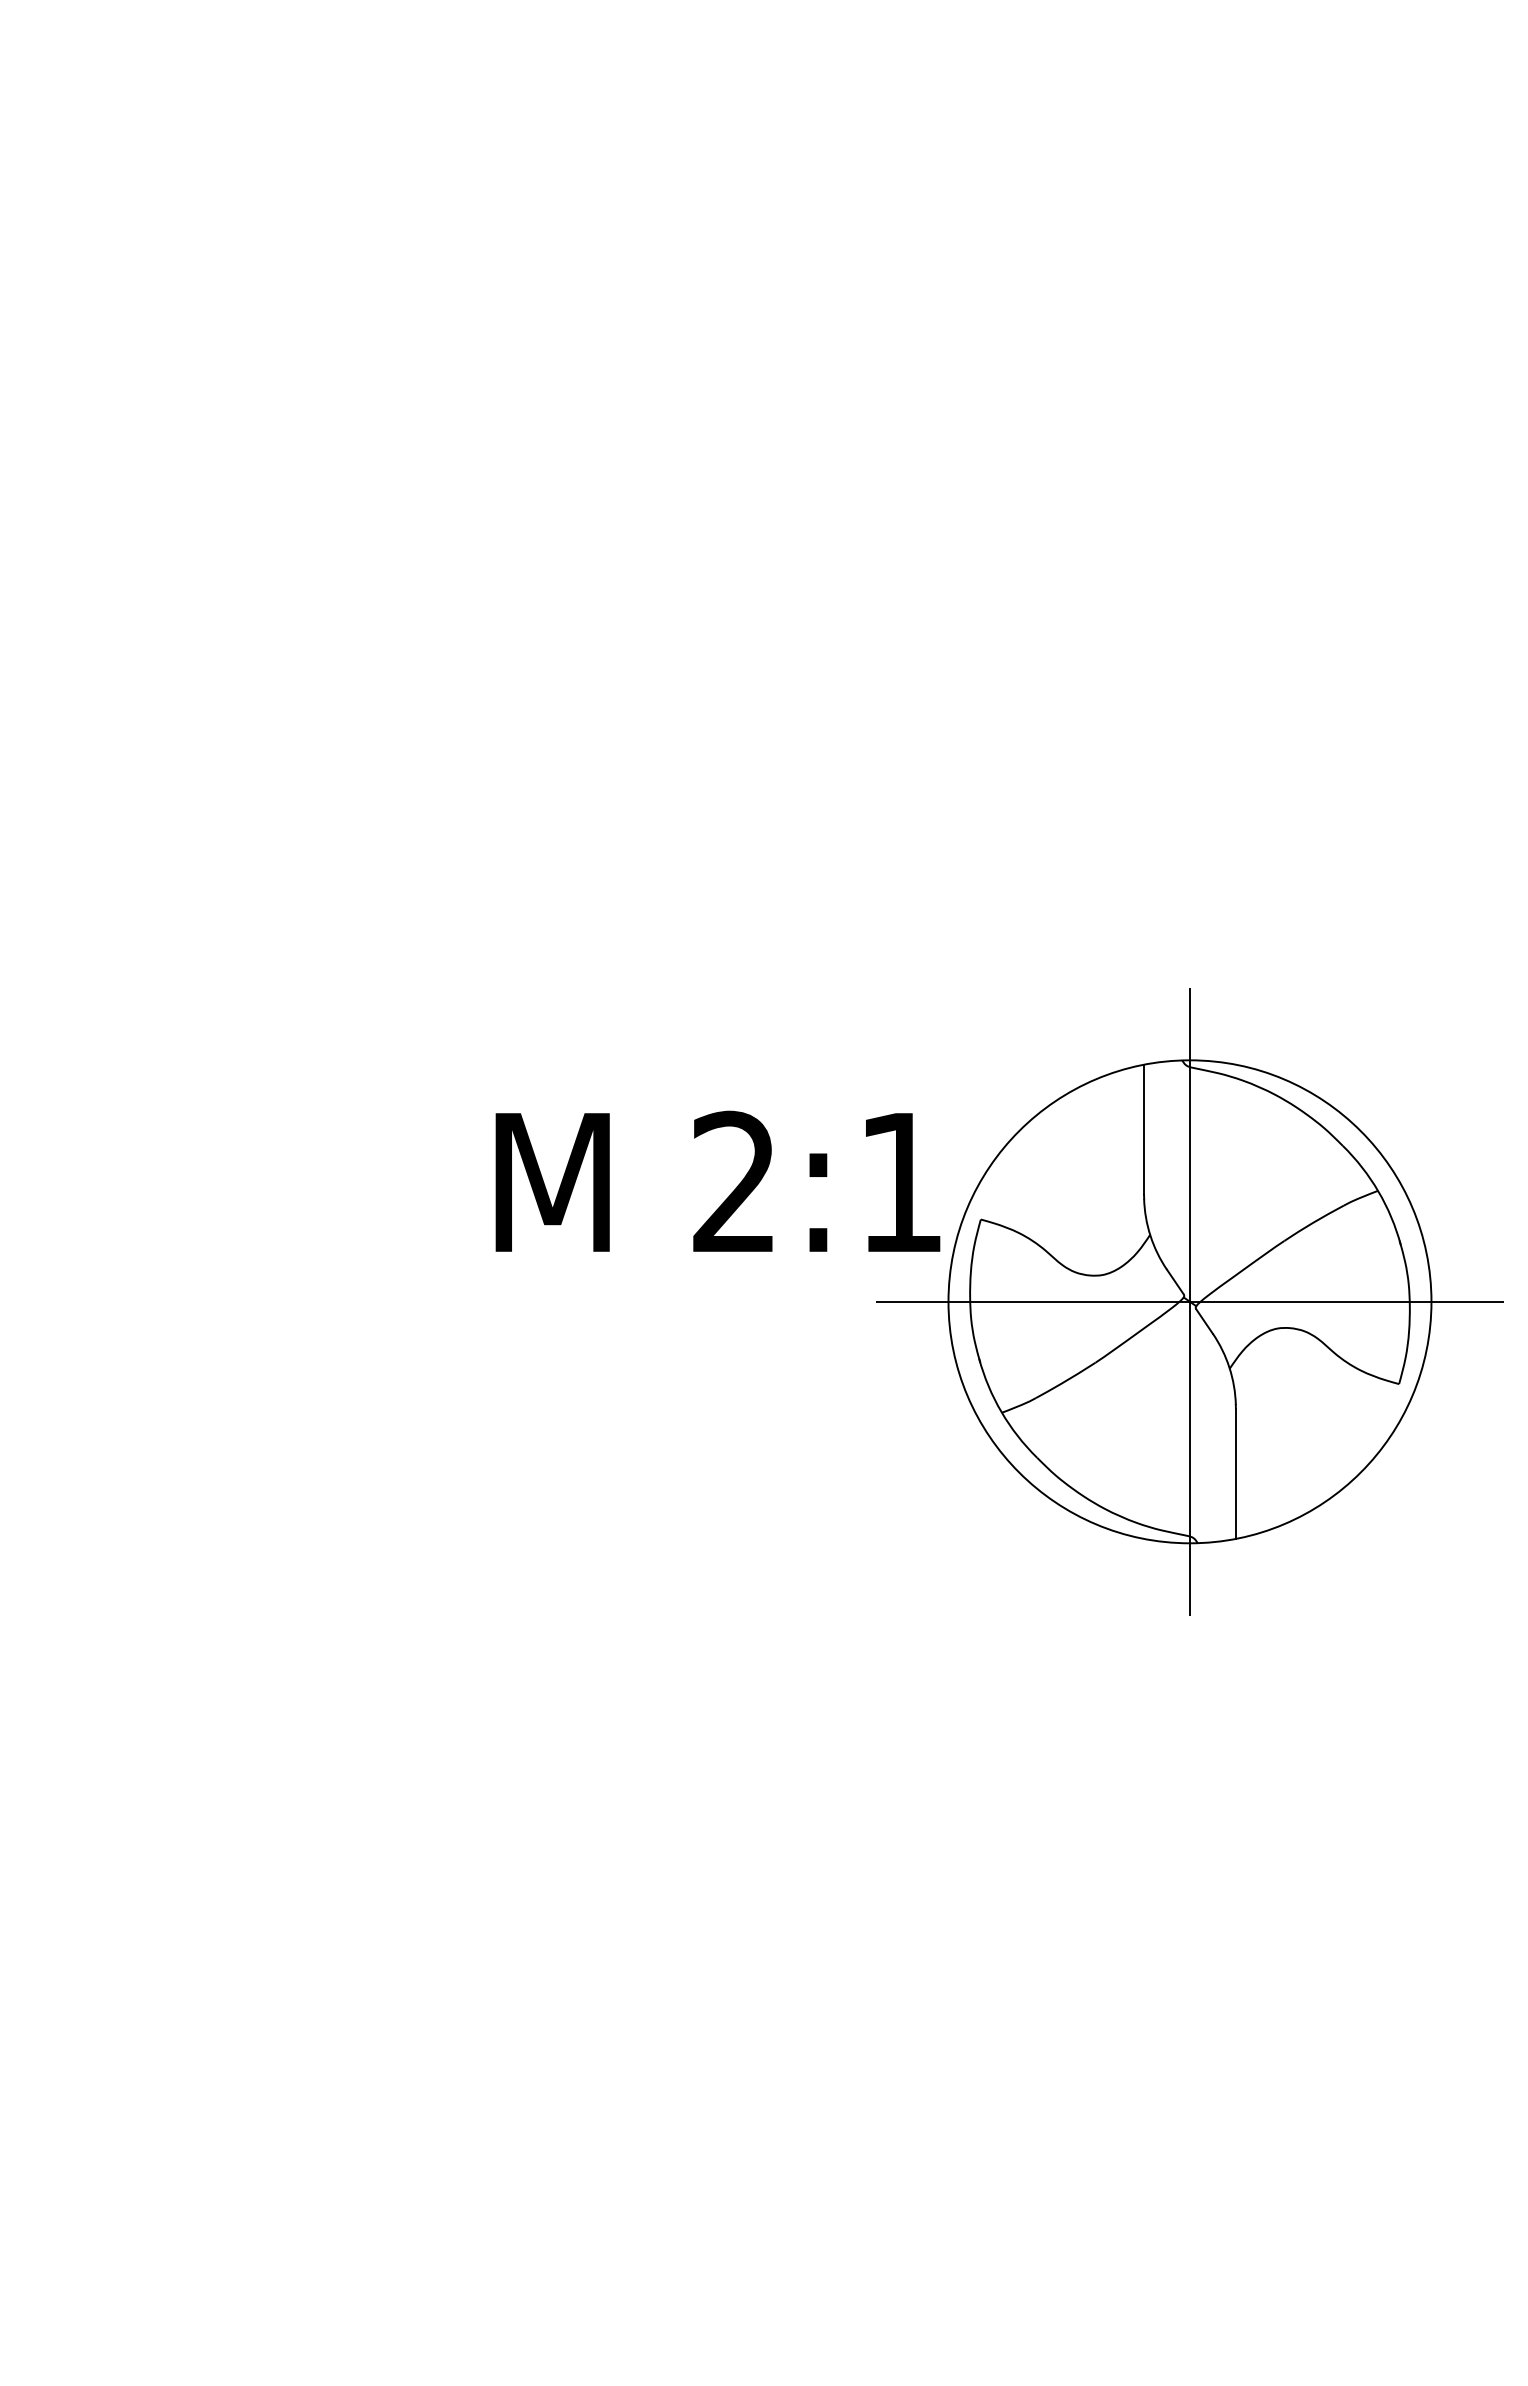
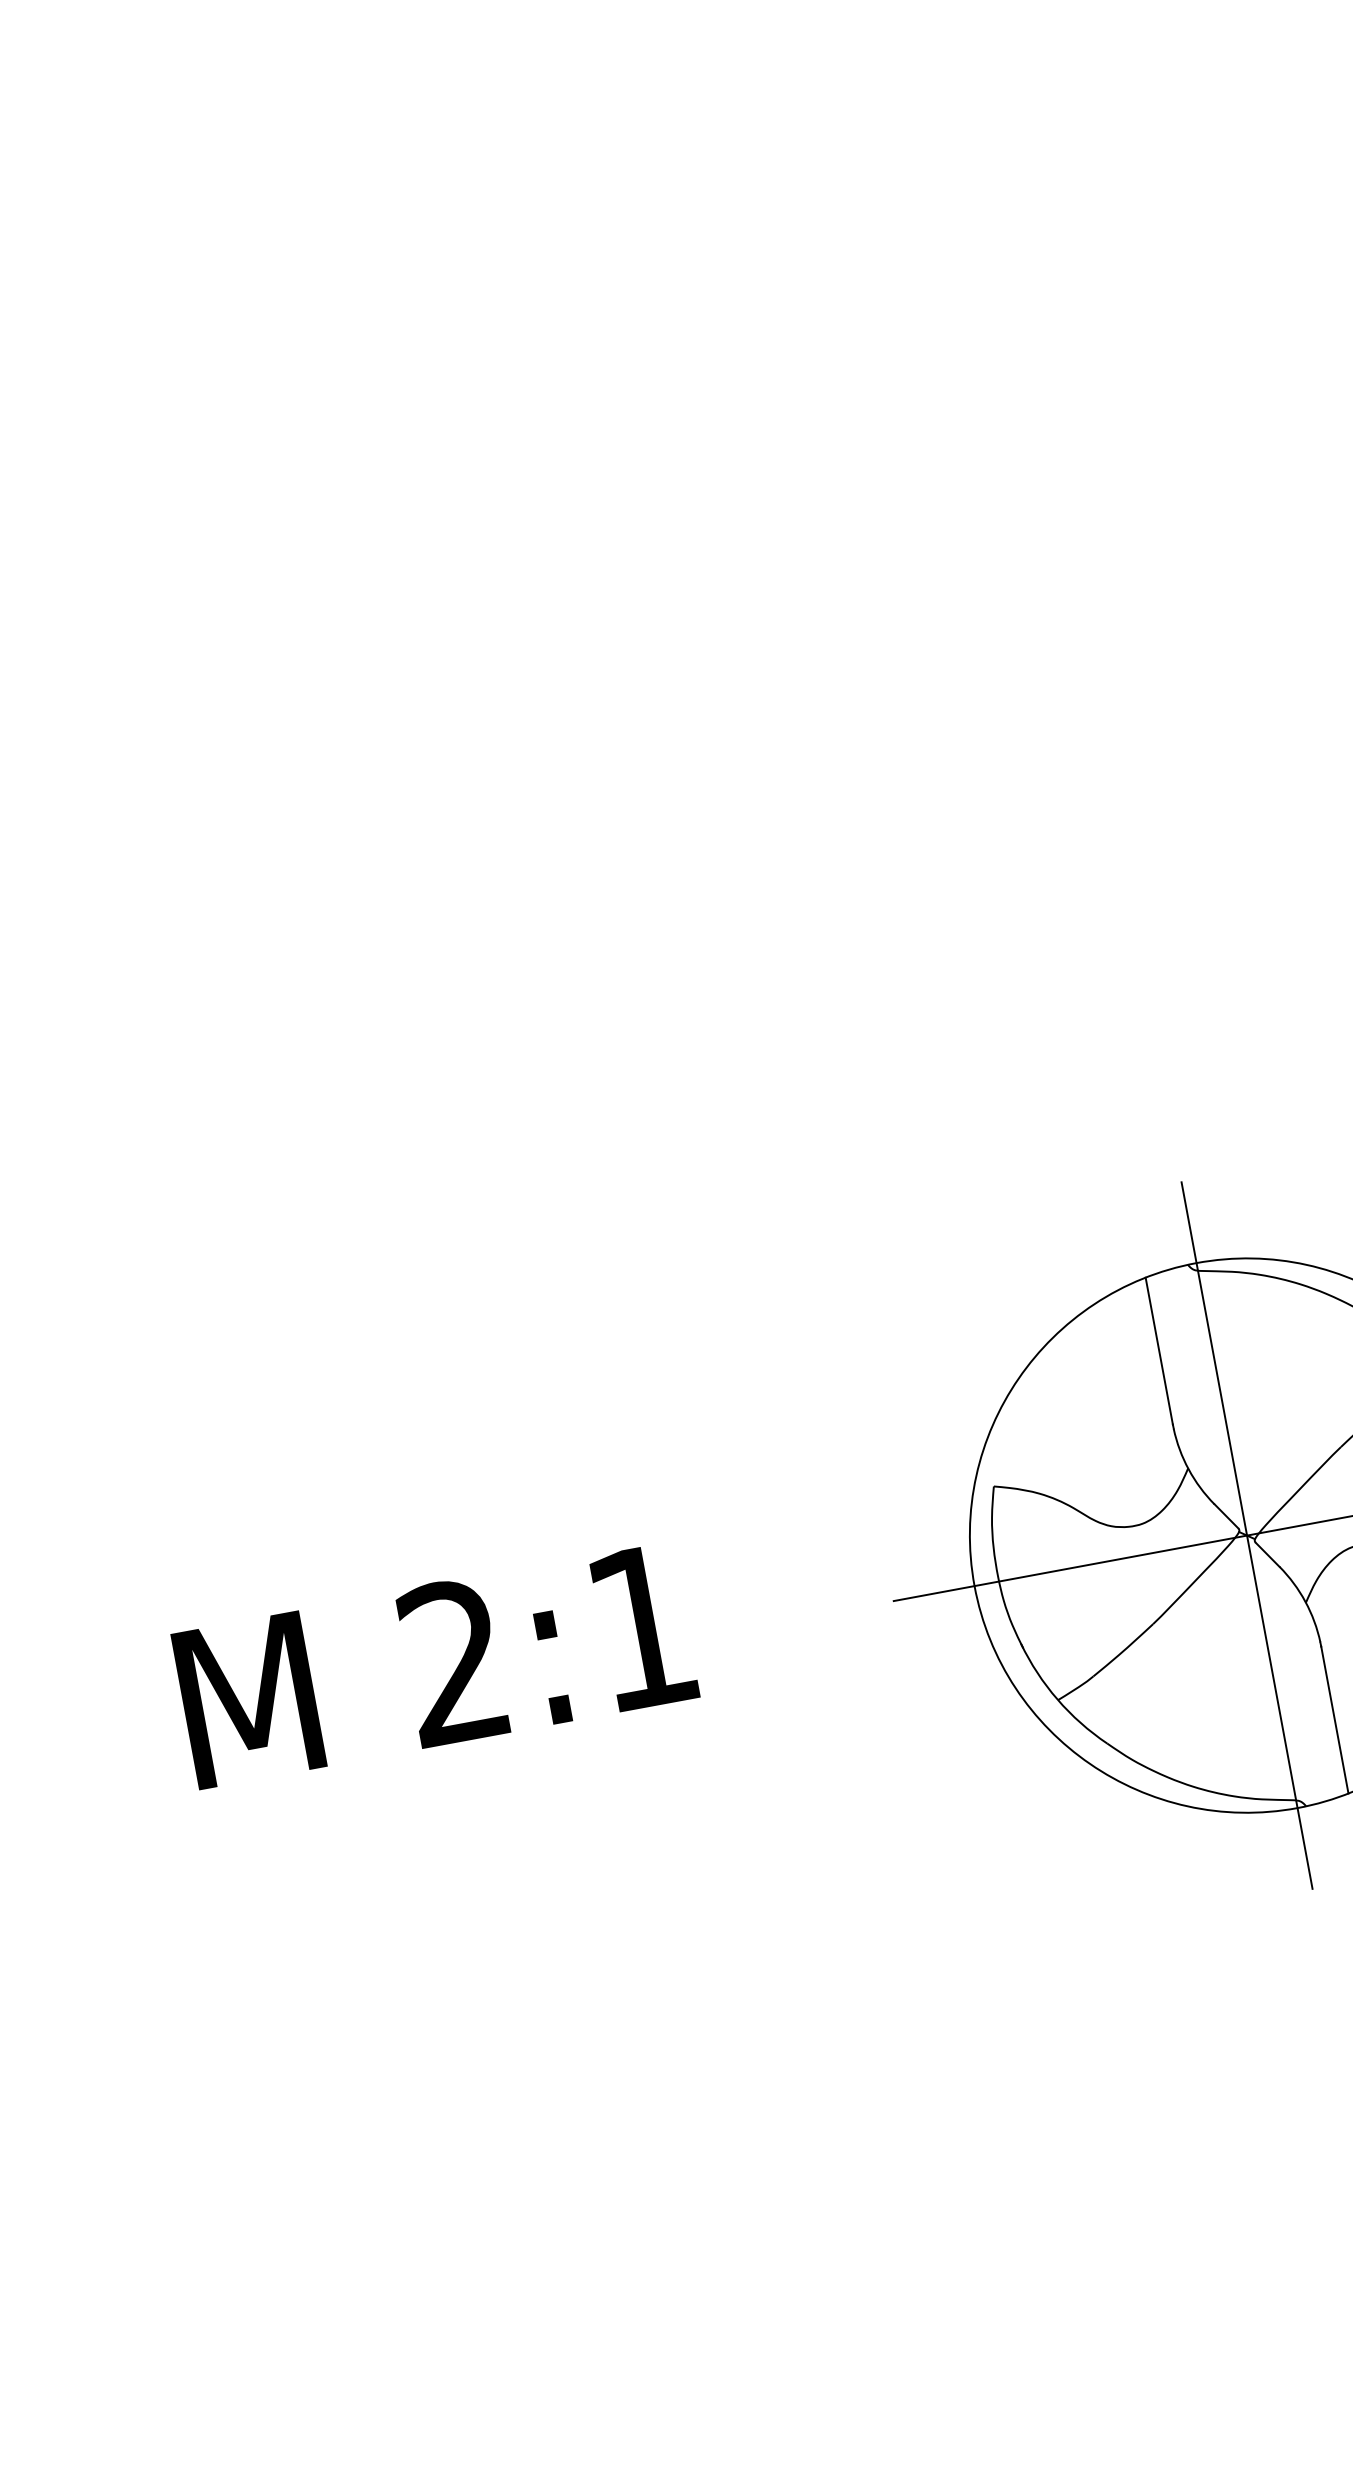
text: (717, 1180) -> (434, 1663), moved

